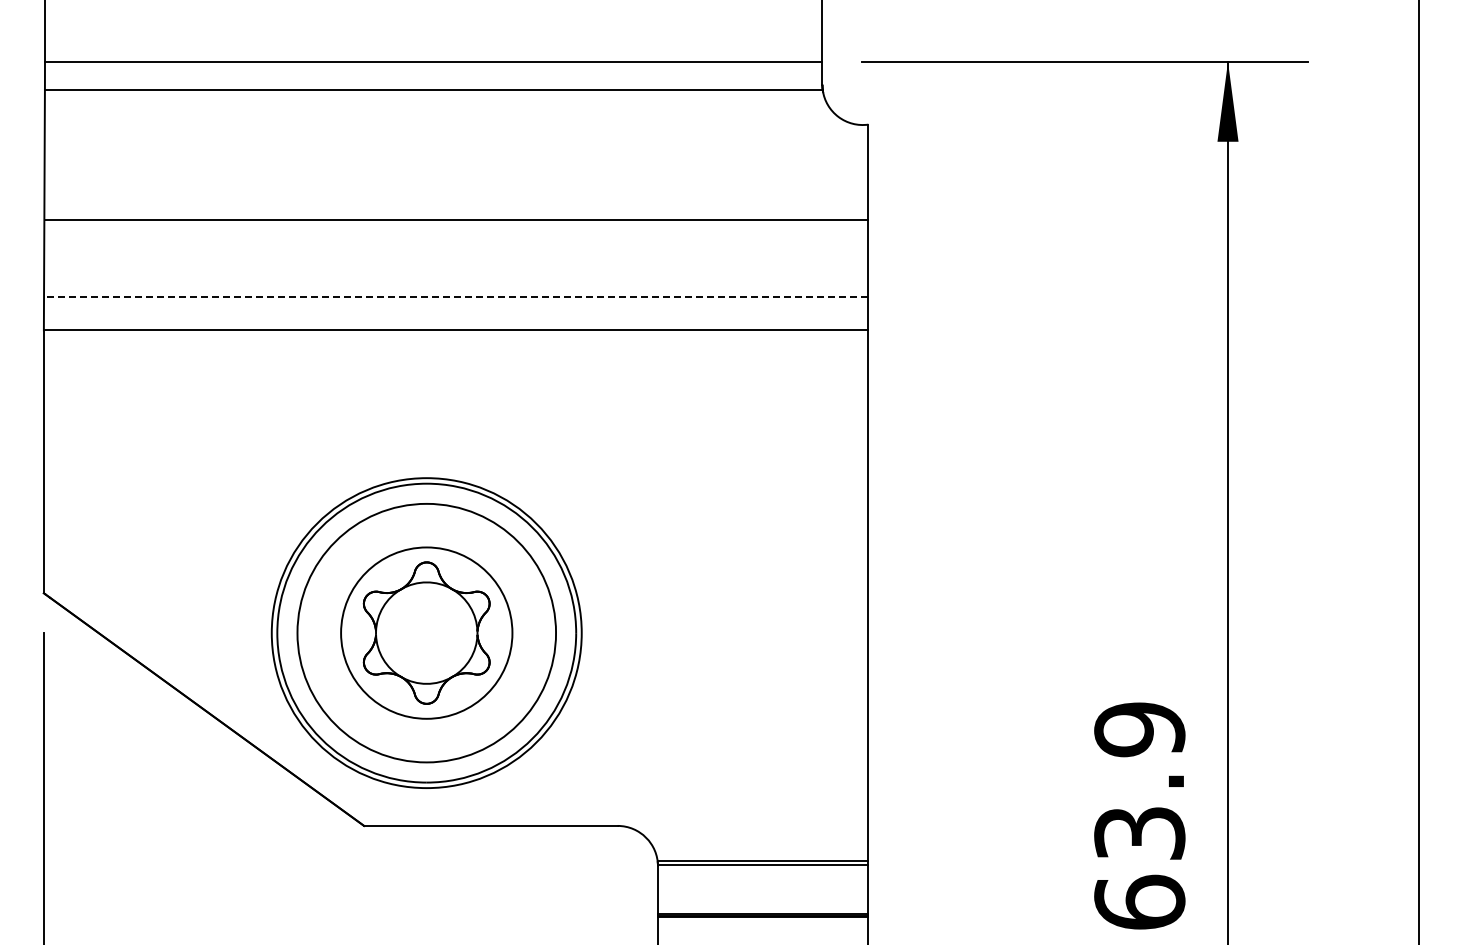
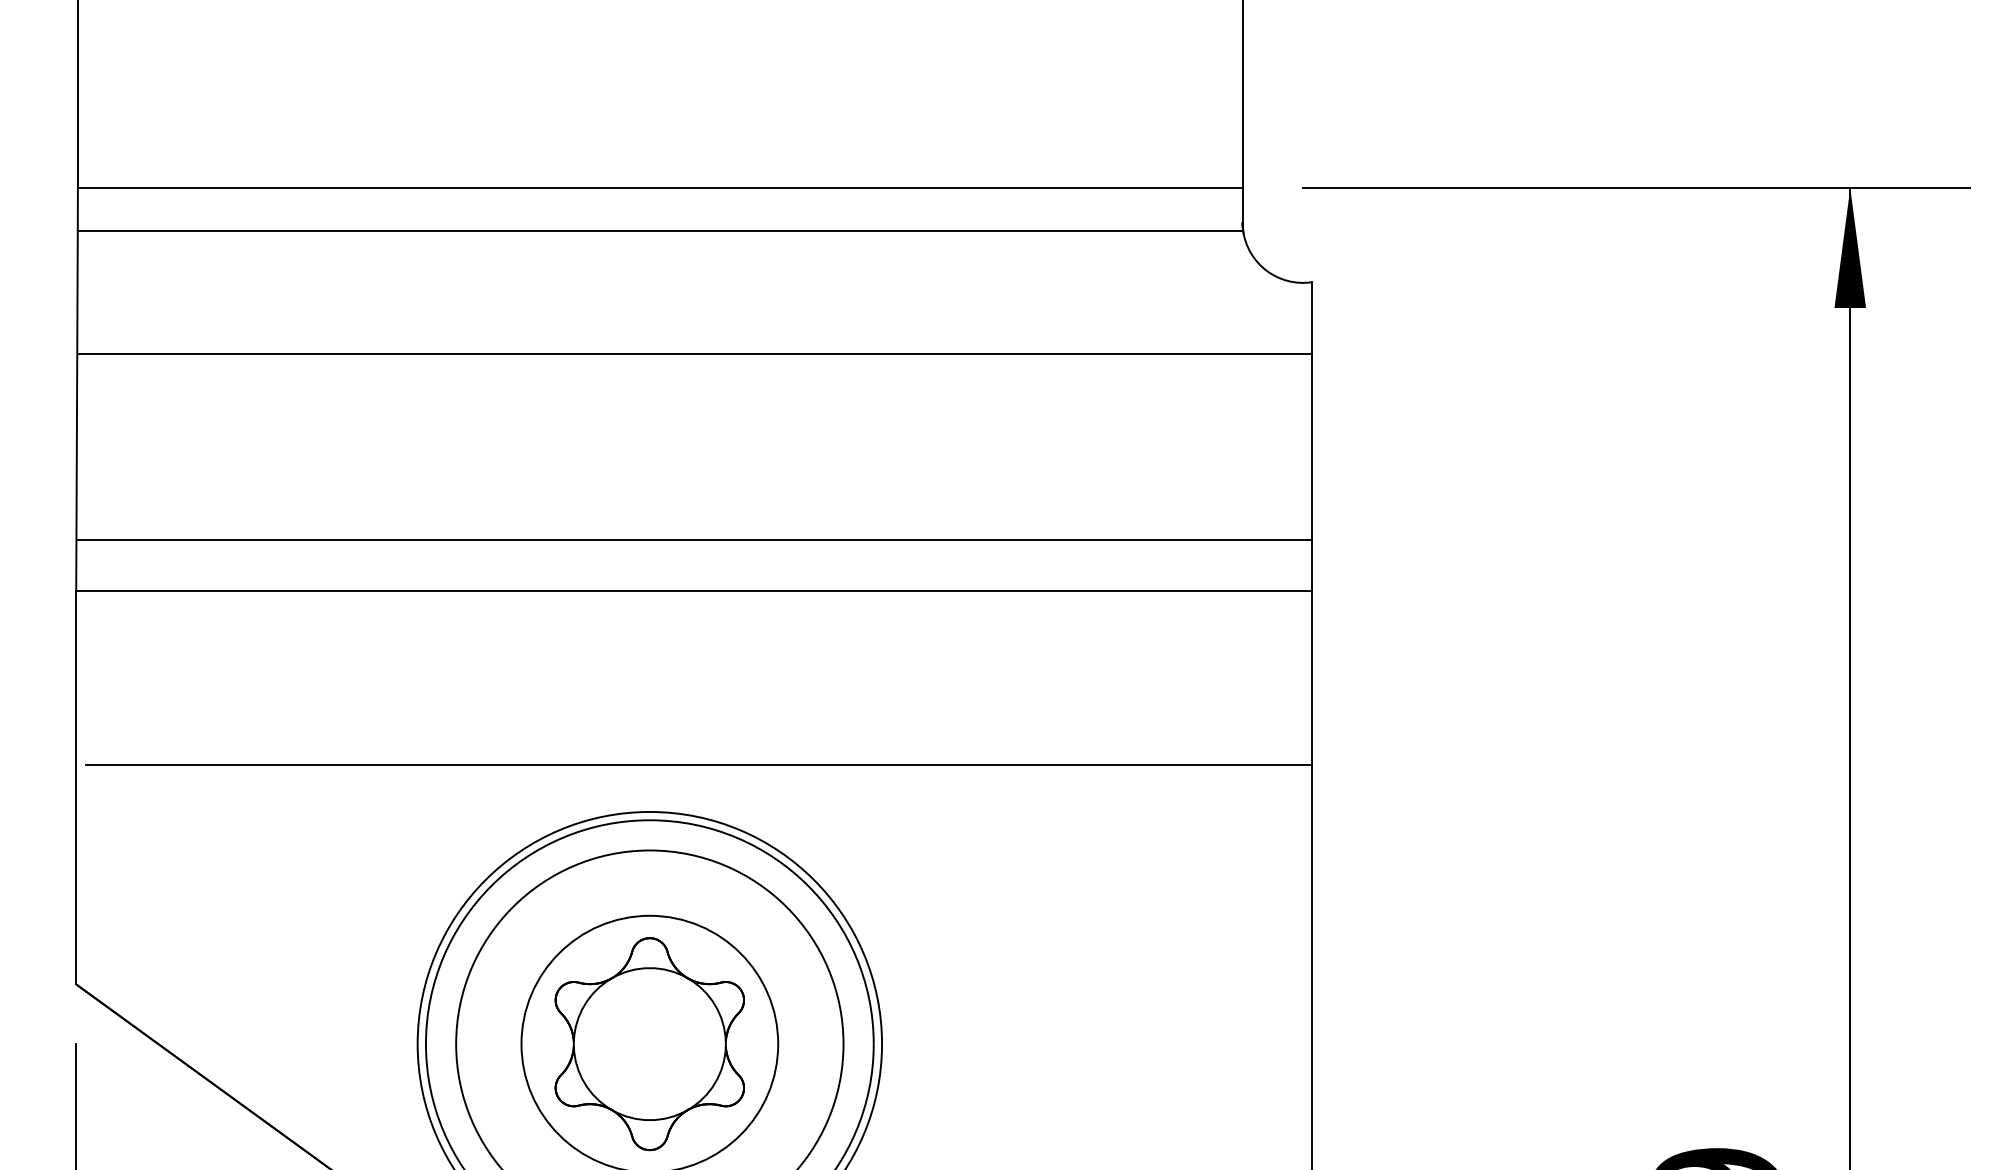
line: (456, 220) -> (694, 354), moved
line: (456, 296) -> (694, 539), dashed -> solid
line: (459, 446) -> (698, 764), added

